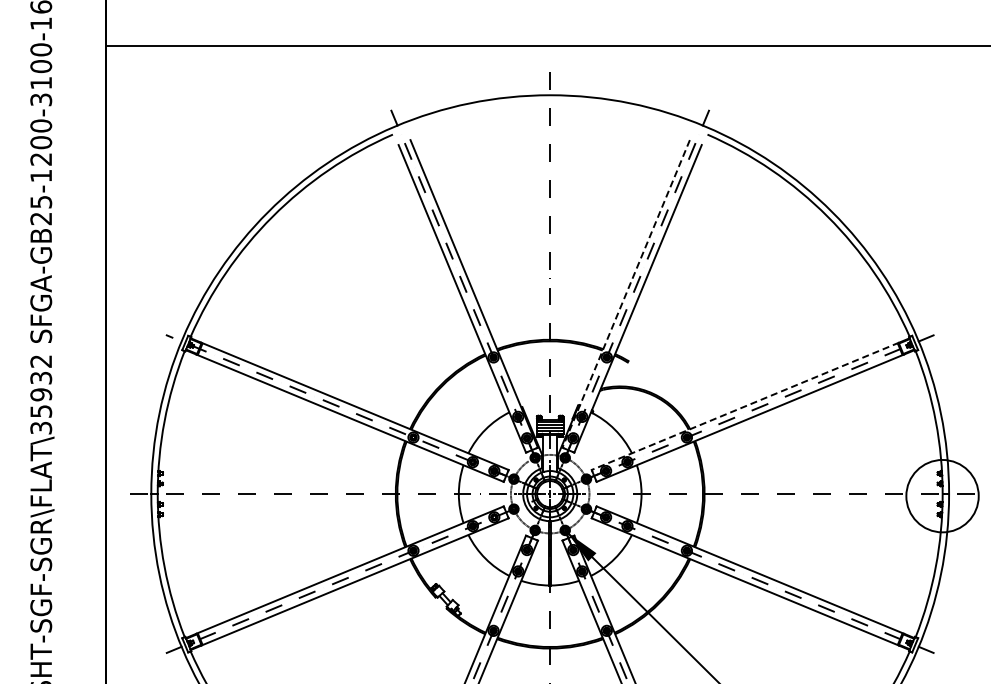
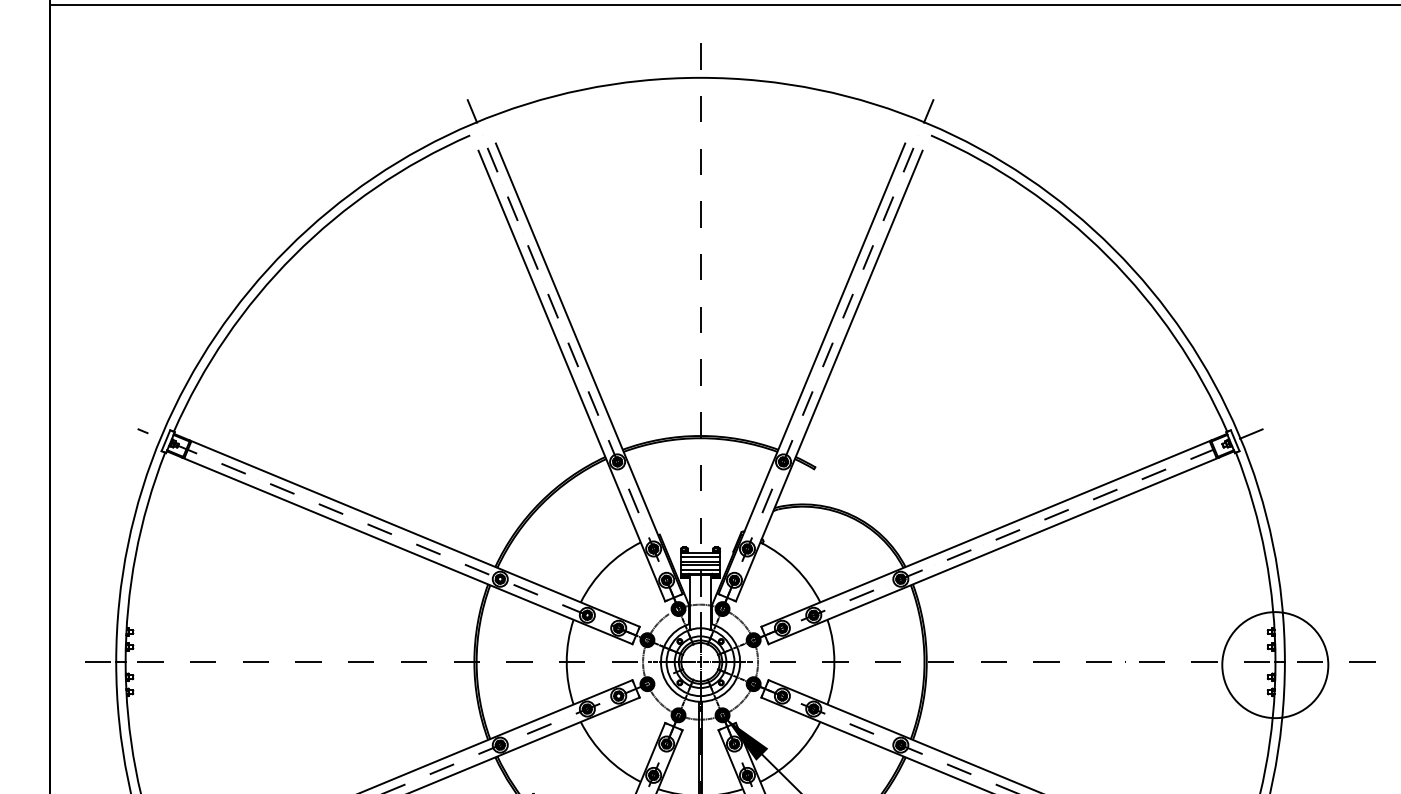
line: (625, 294) -> (810, 369), dashed -> solid
line: (745, 406) -> (986, 533), dashed -> solid

